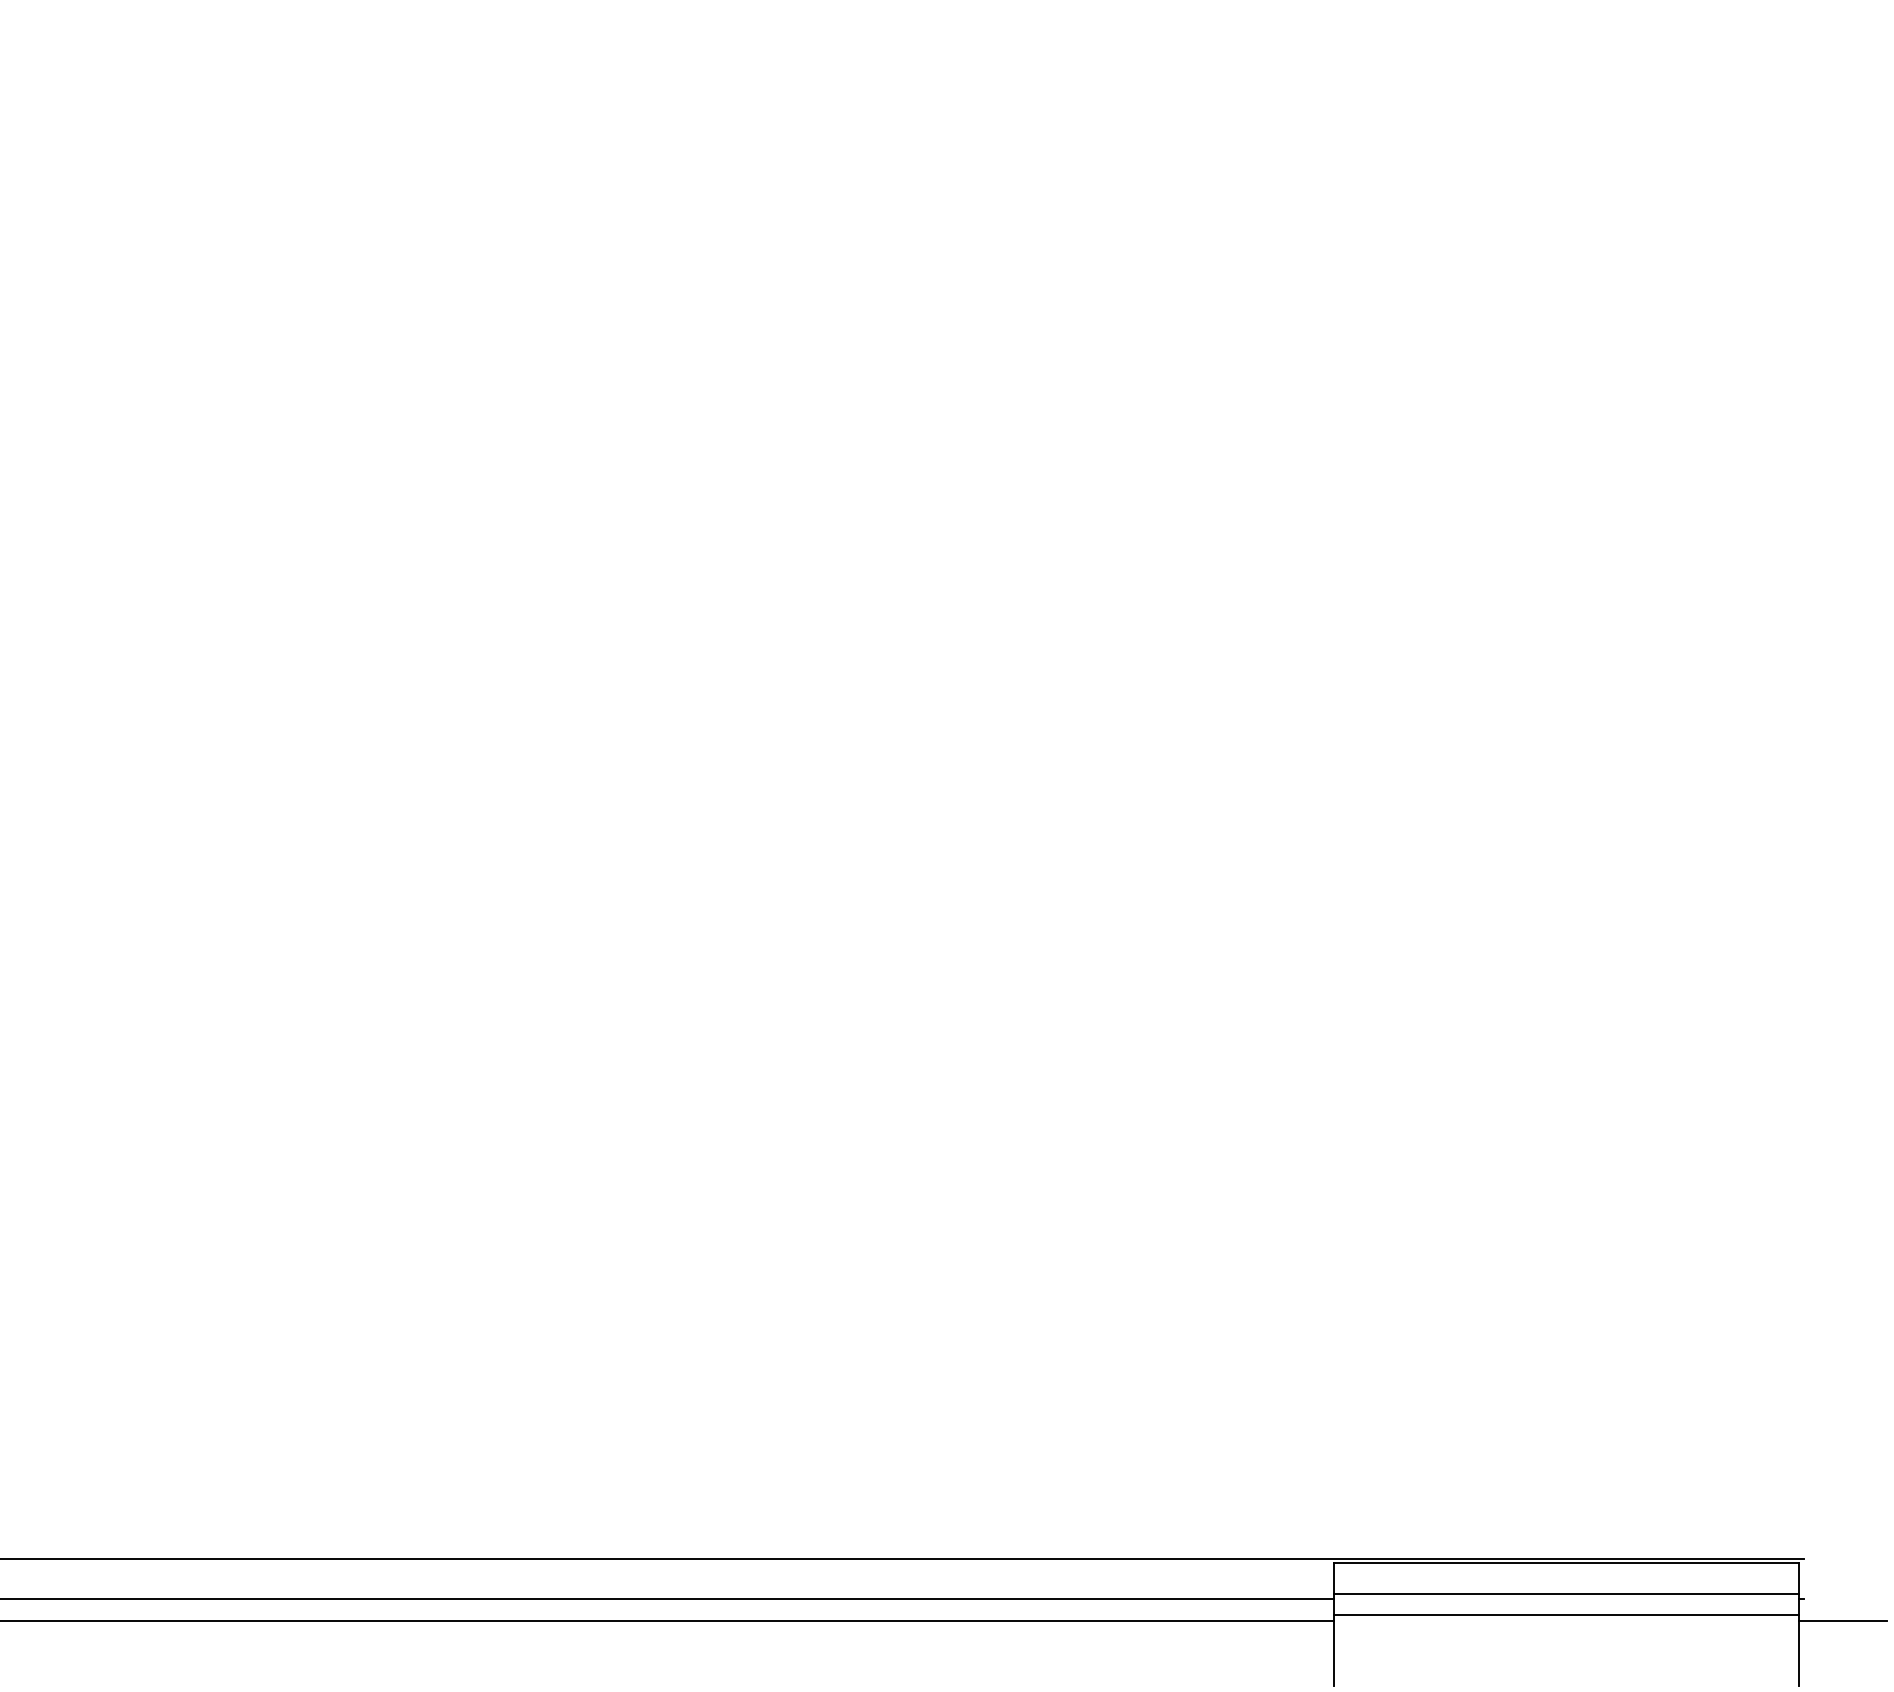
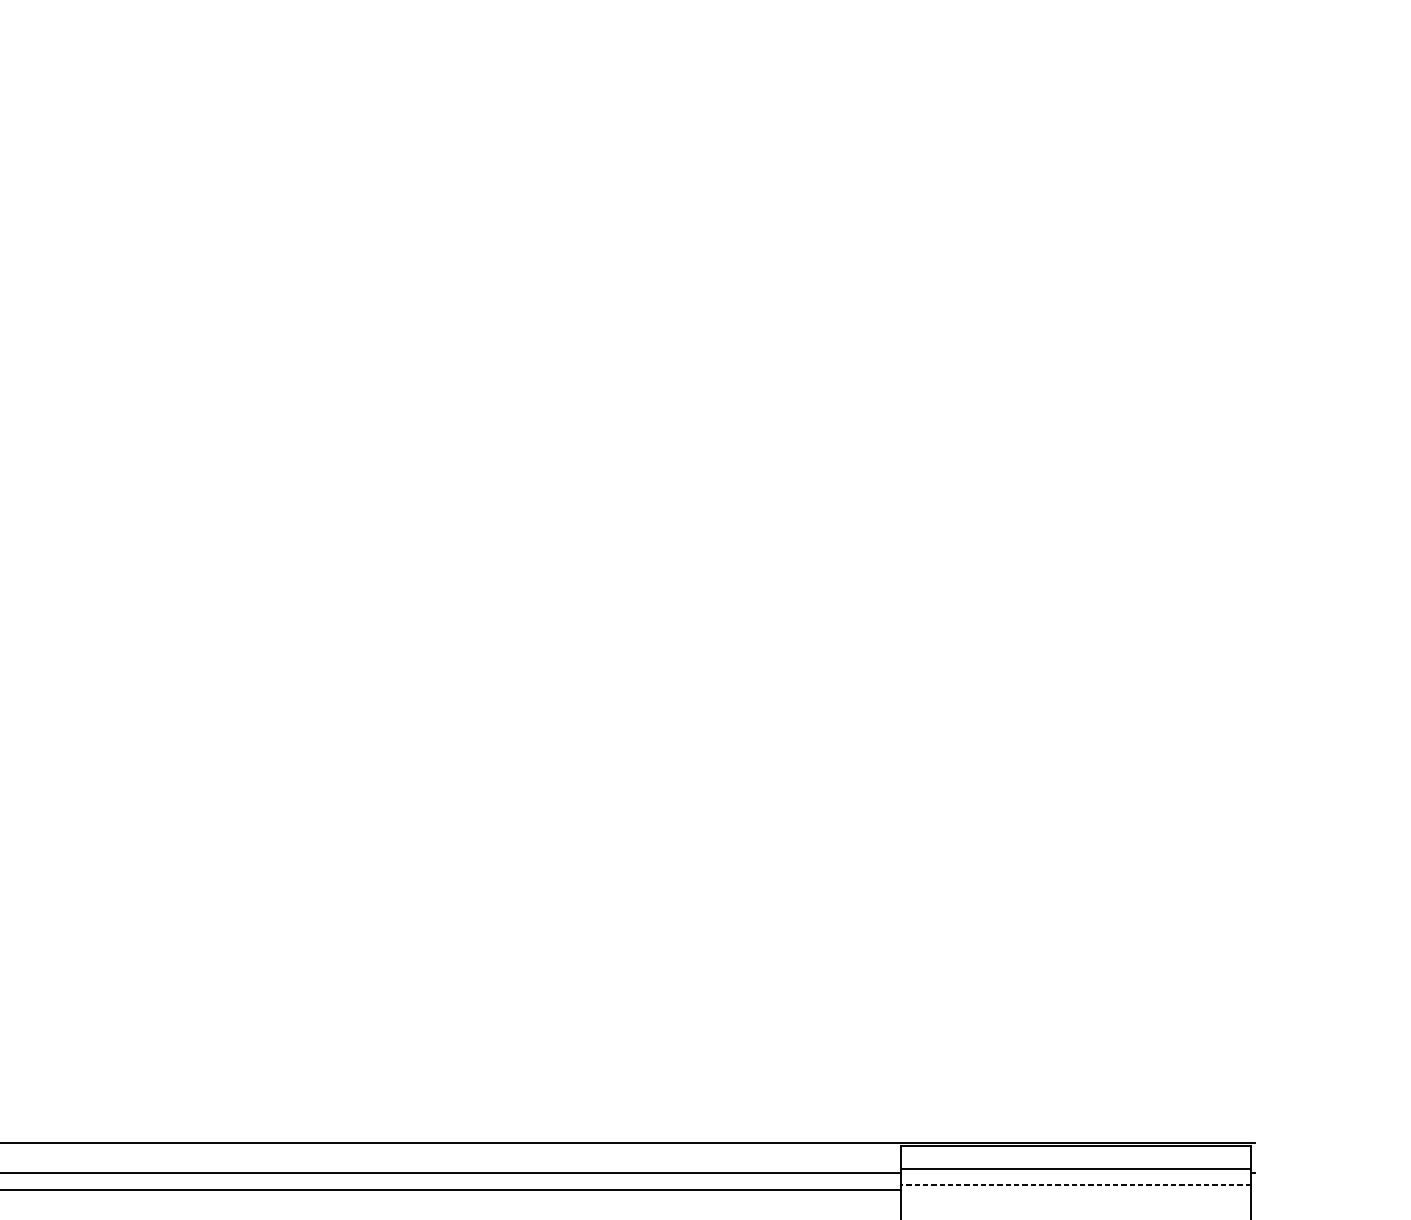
line: (1565, 1615) -> (1075, 1185), solid -> dashed
line: (1842, 1620) -> (1283, 1189), removed

